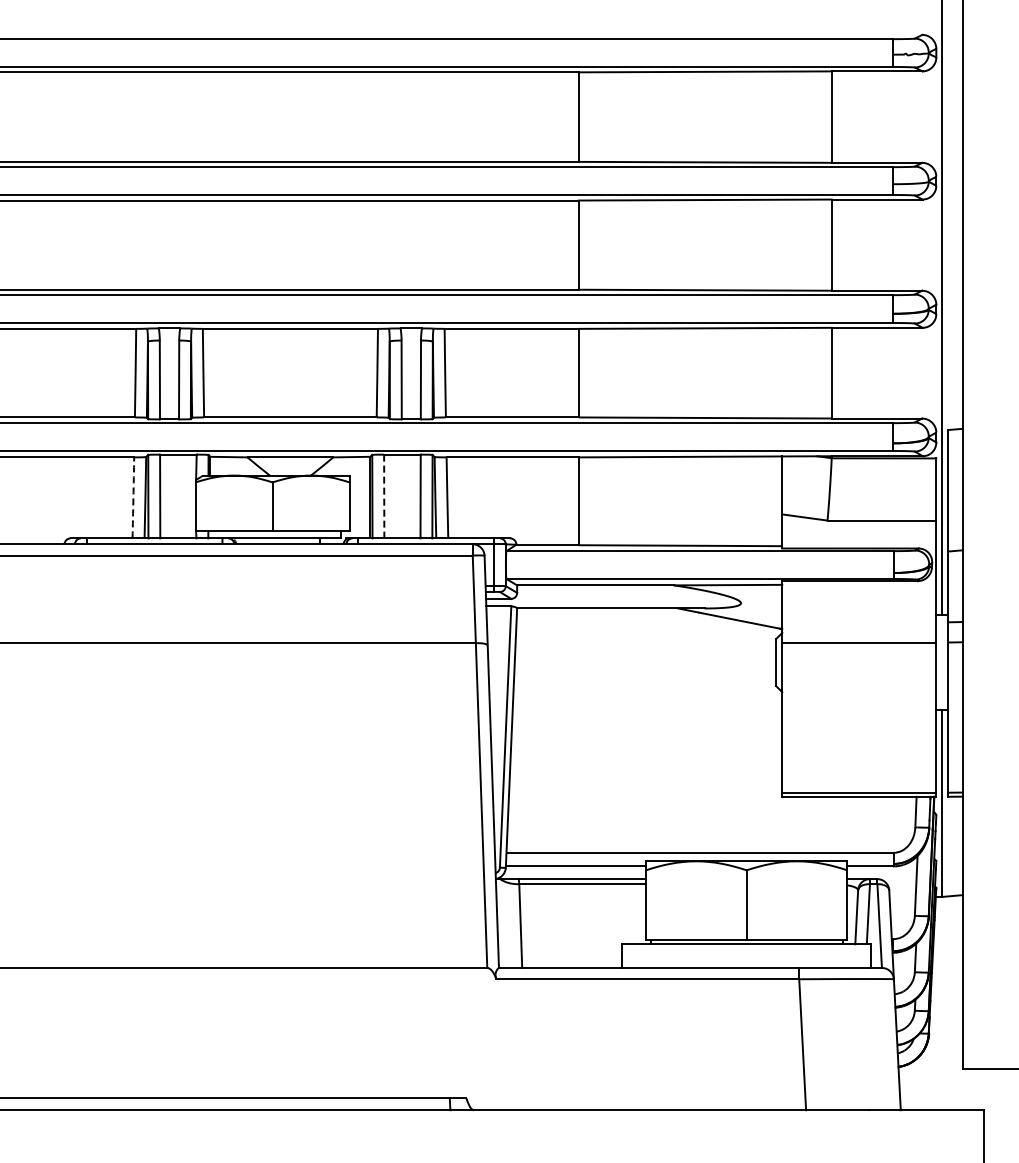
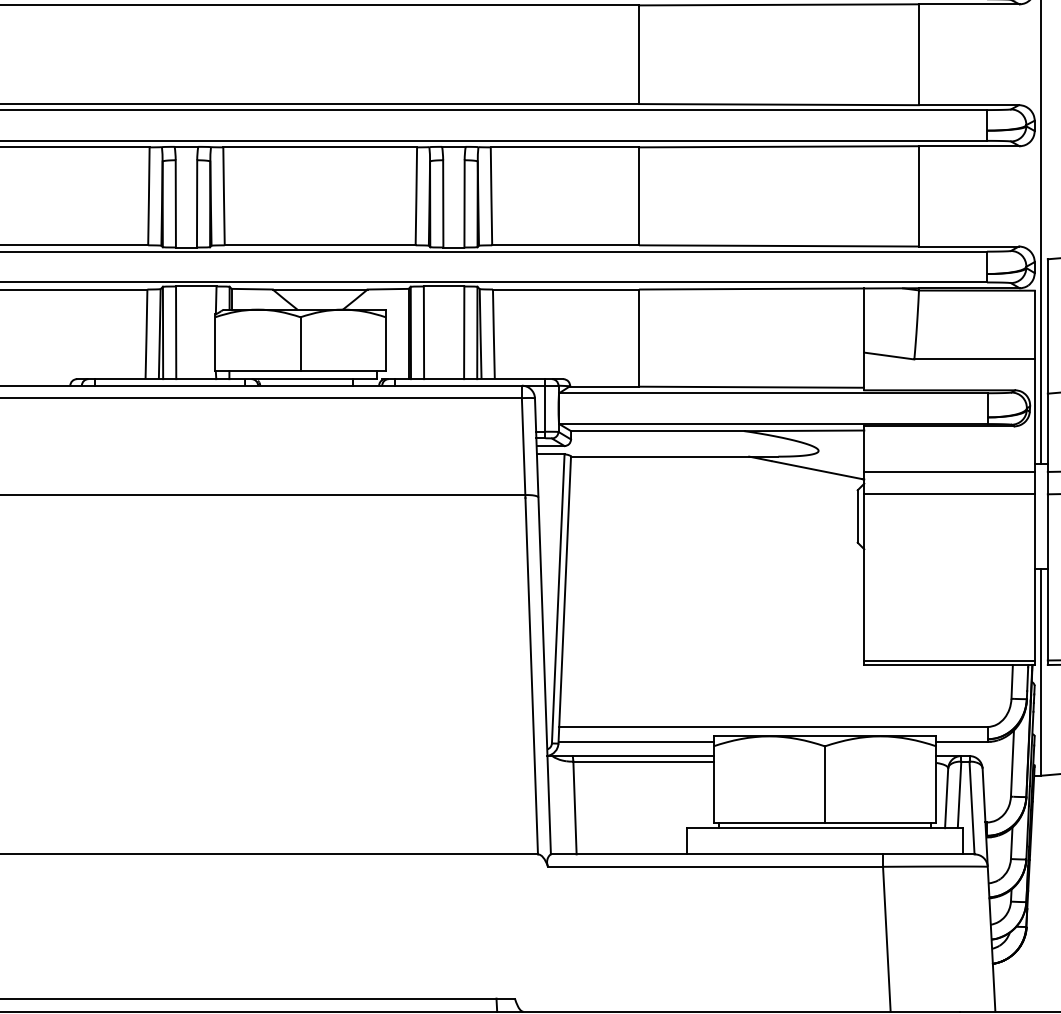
line: (384, 496) -> (424, 332), dashed -> solid
arc: (133, 497) -> (146, 333), dashed -> solid
line: (859, 622) -> (949, 472), added

